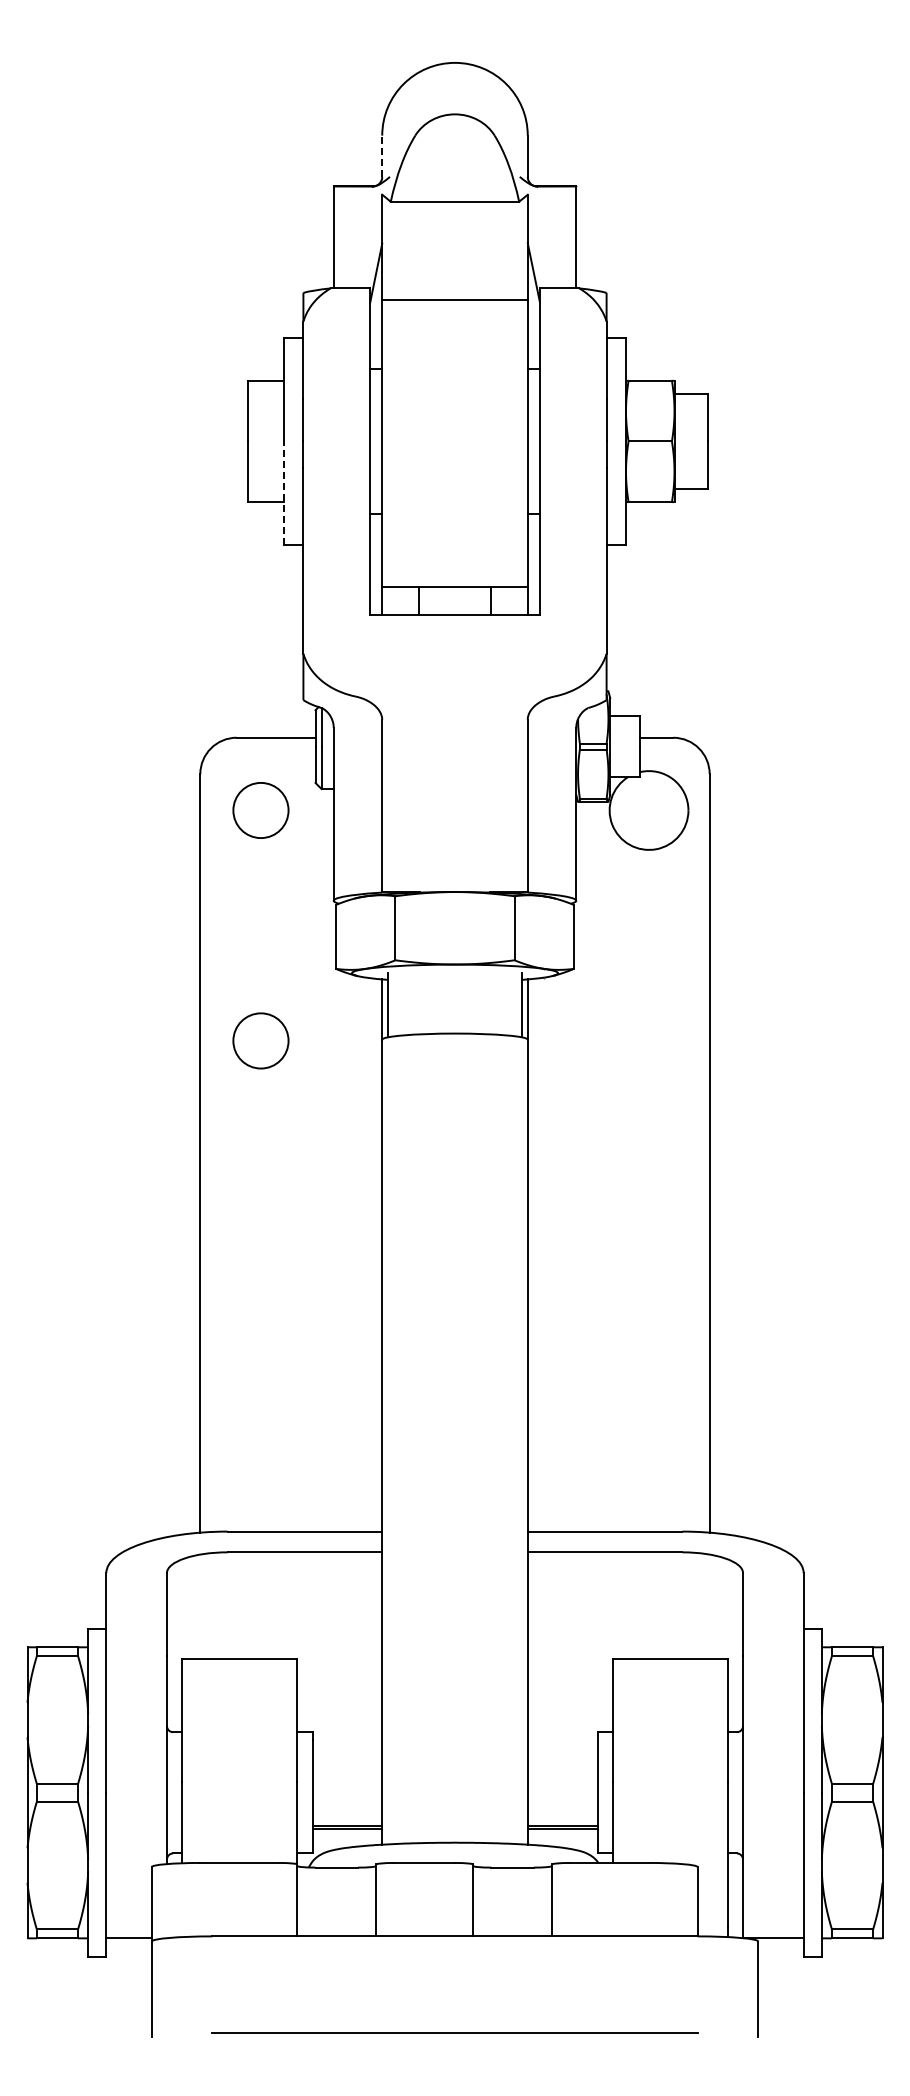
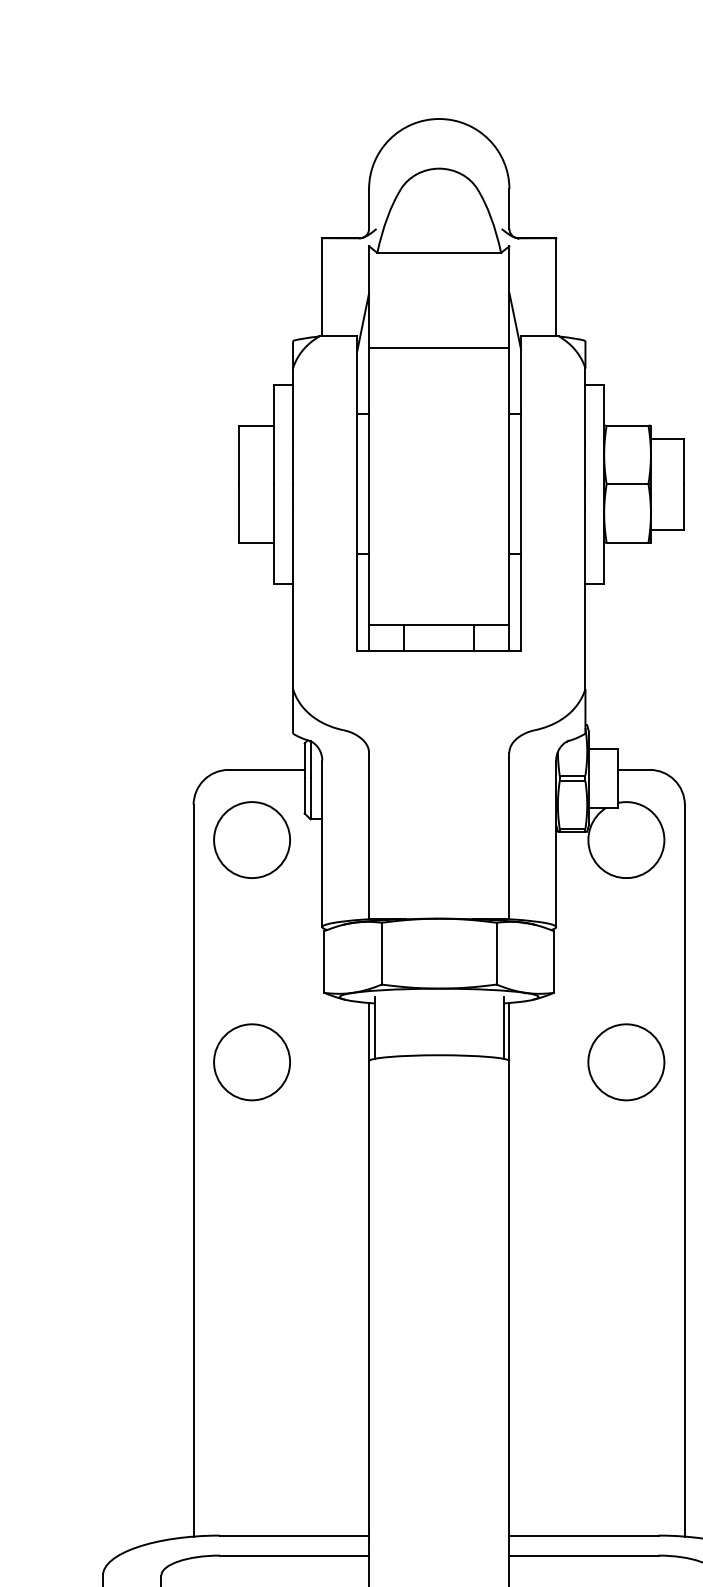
line: (382, 156) -> (369, 209), dashed -> solid
line: (284, 493) -> (274, 534), dashed -> solid
circle: (260, 810) -> (251, 840), size x1.43
circle: (260, 1040) -> (251, 1061), size x1.43
circle: (648, 1040) -> (625, 1061), added

